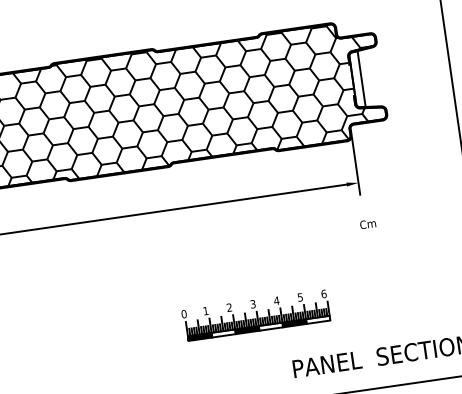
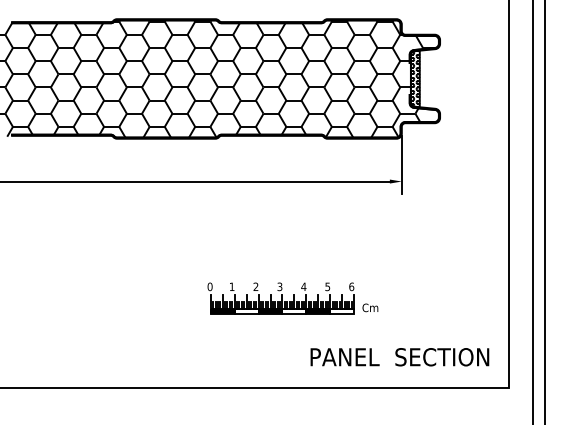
hatch: (356, 79) -> (414, 78), added
text: (368, 223) -> (370, 307), moved

